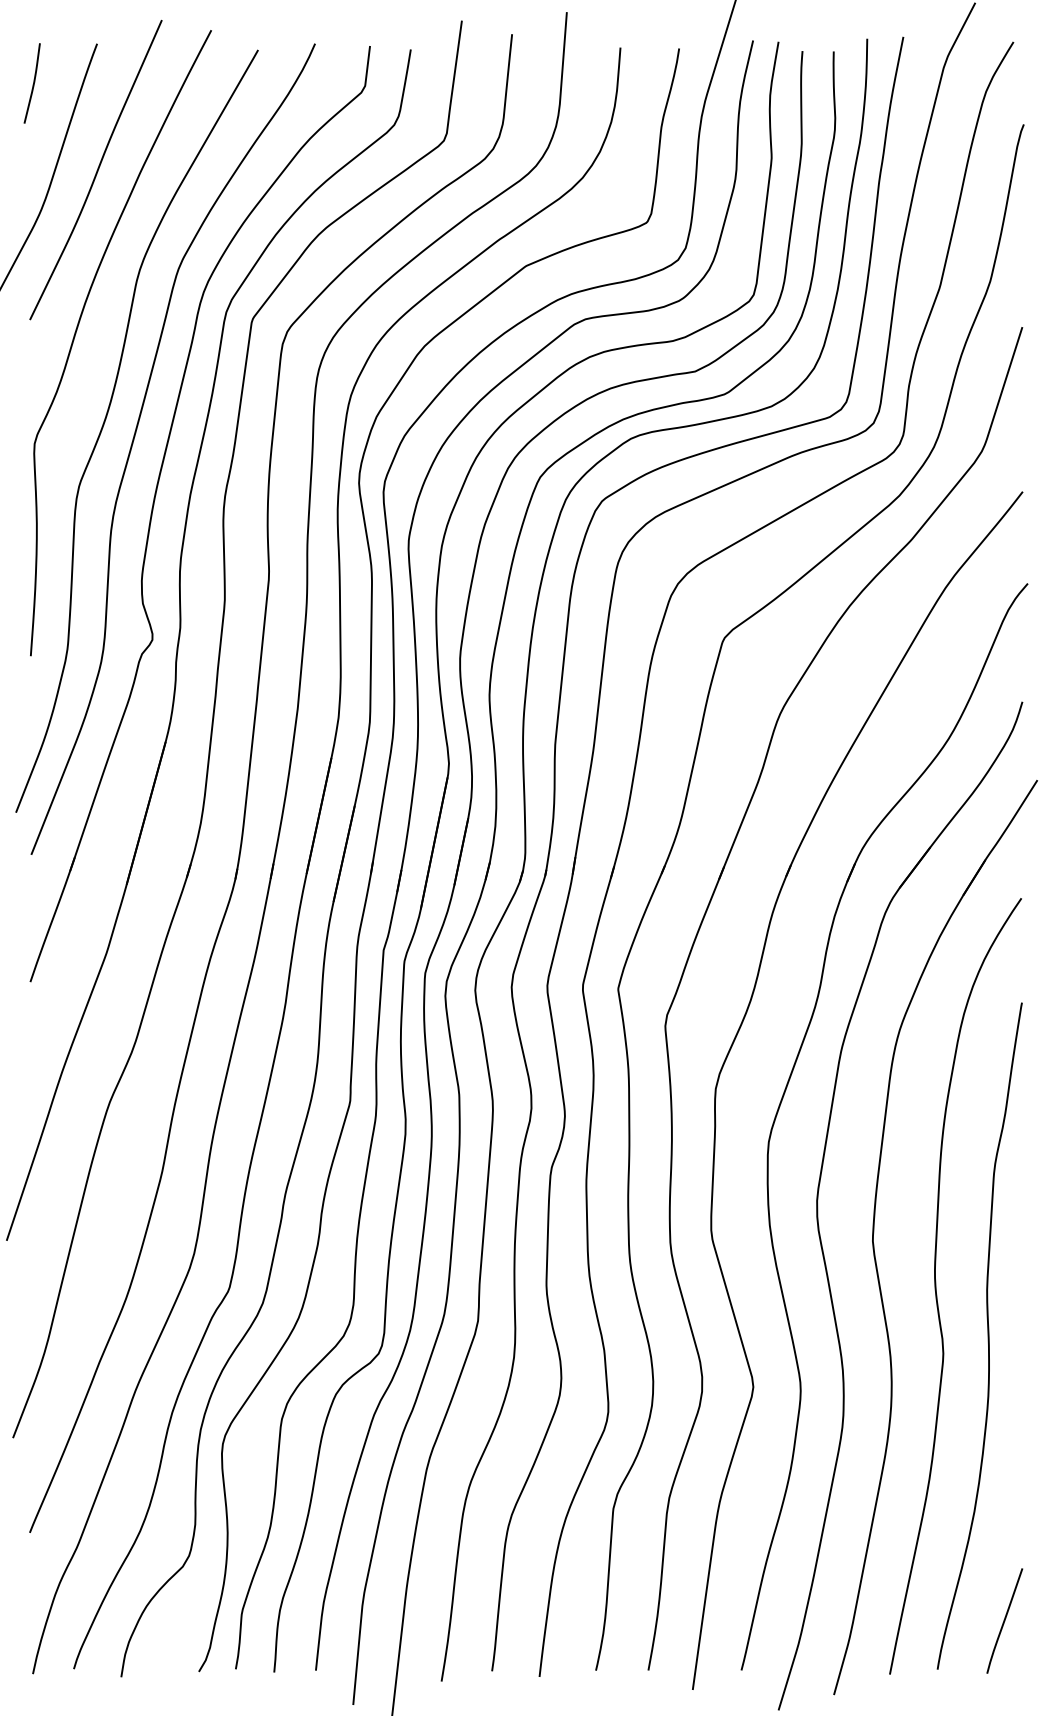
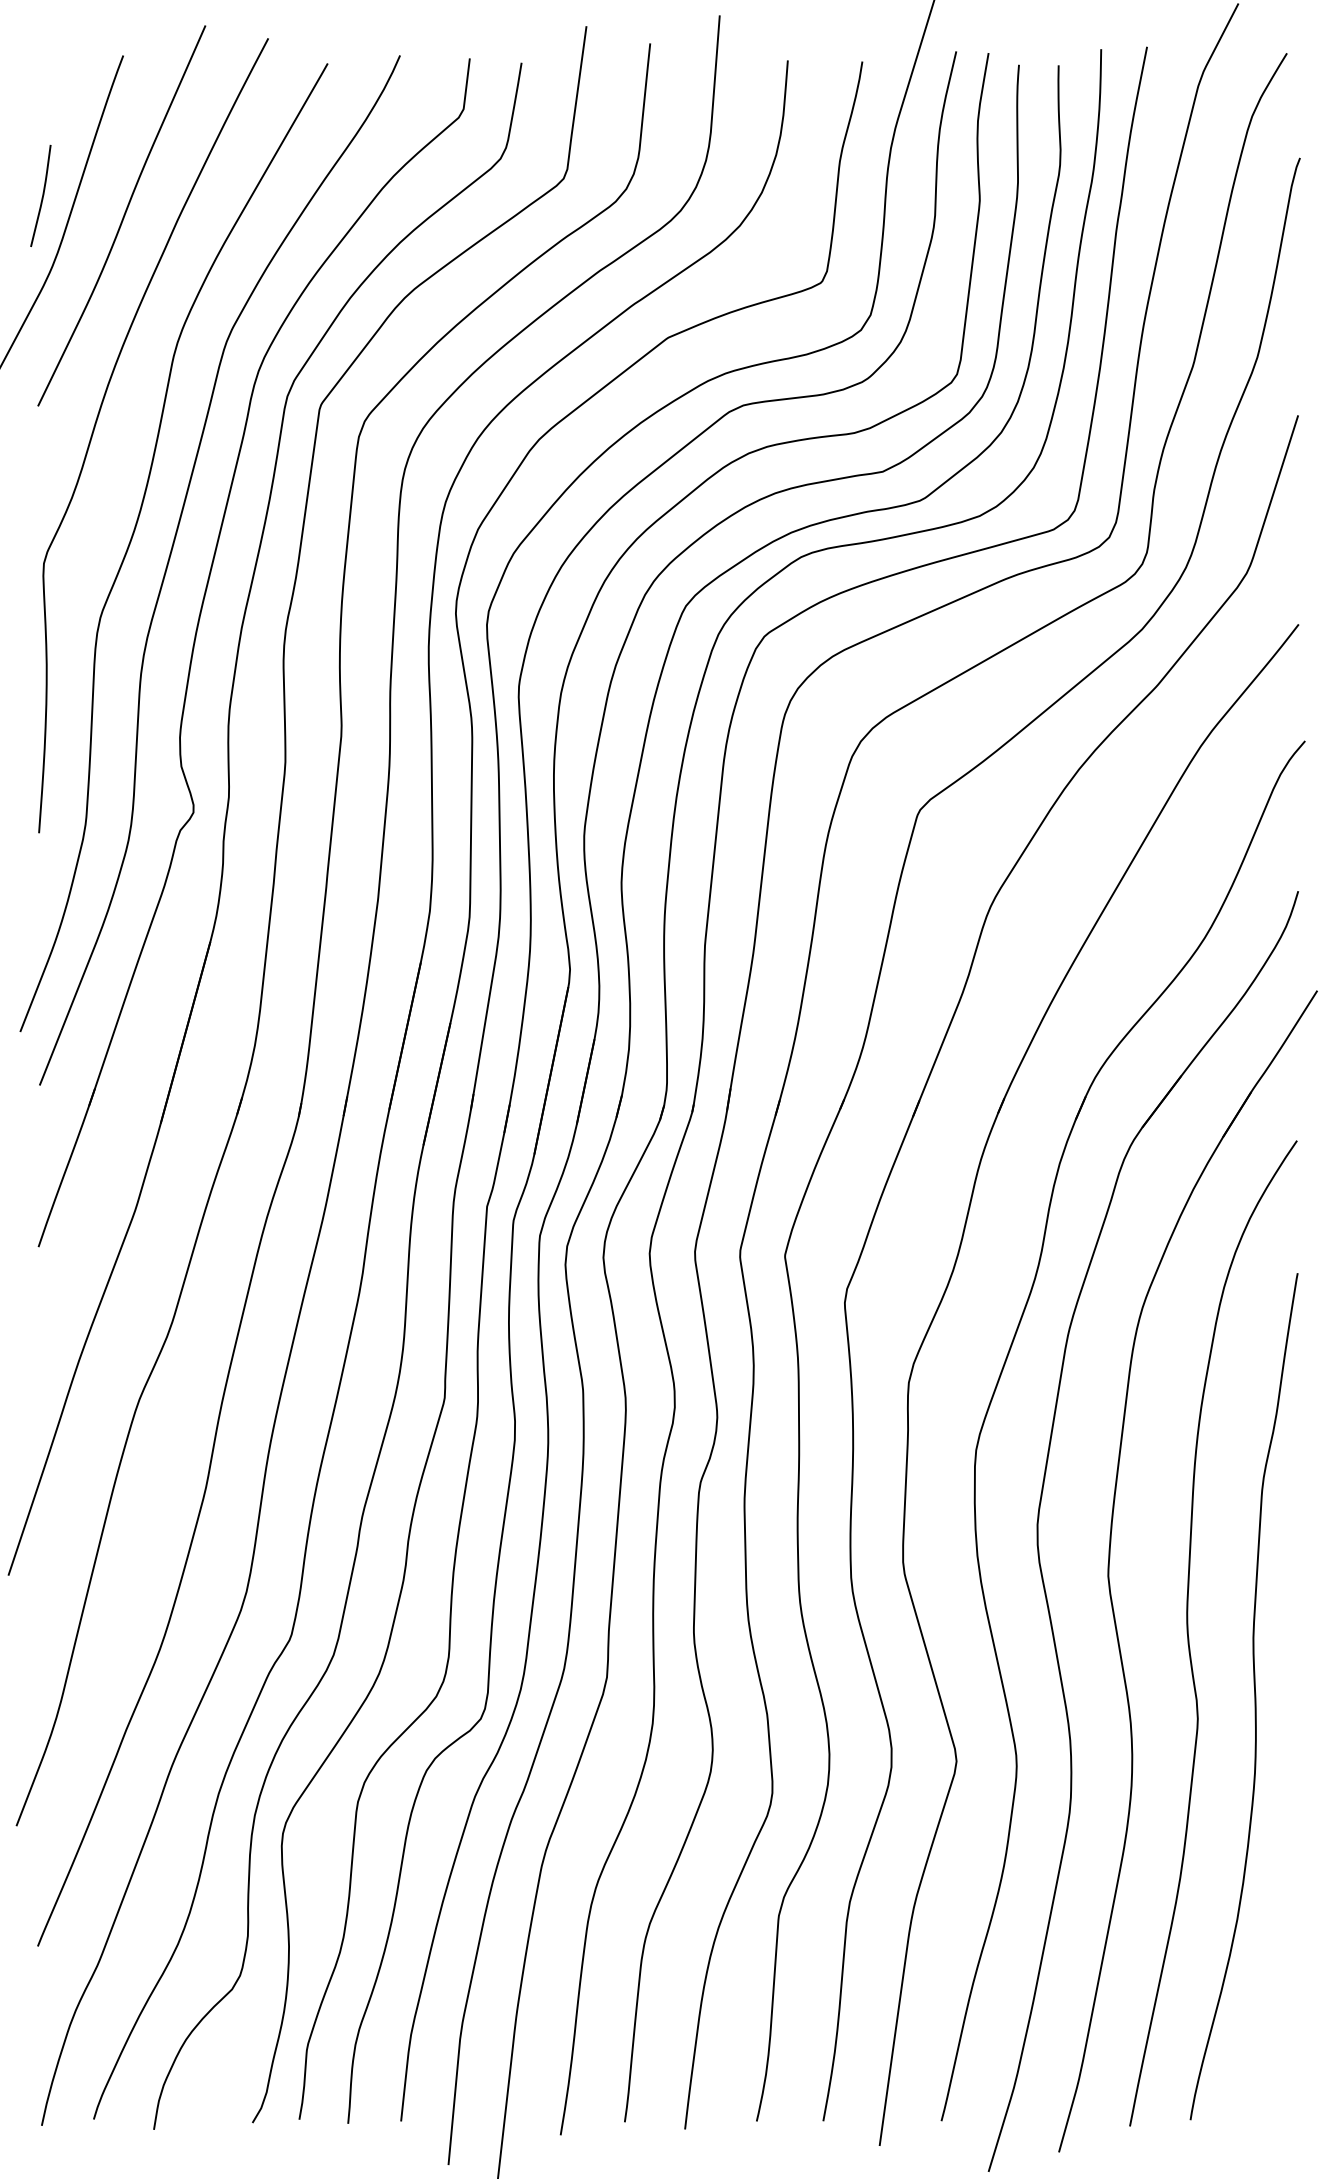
curve: (33, 83) -> (42, 195), moved
curve: (1004, 1621) -> (1275, 2058), removed

